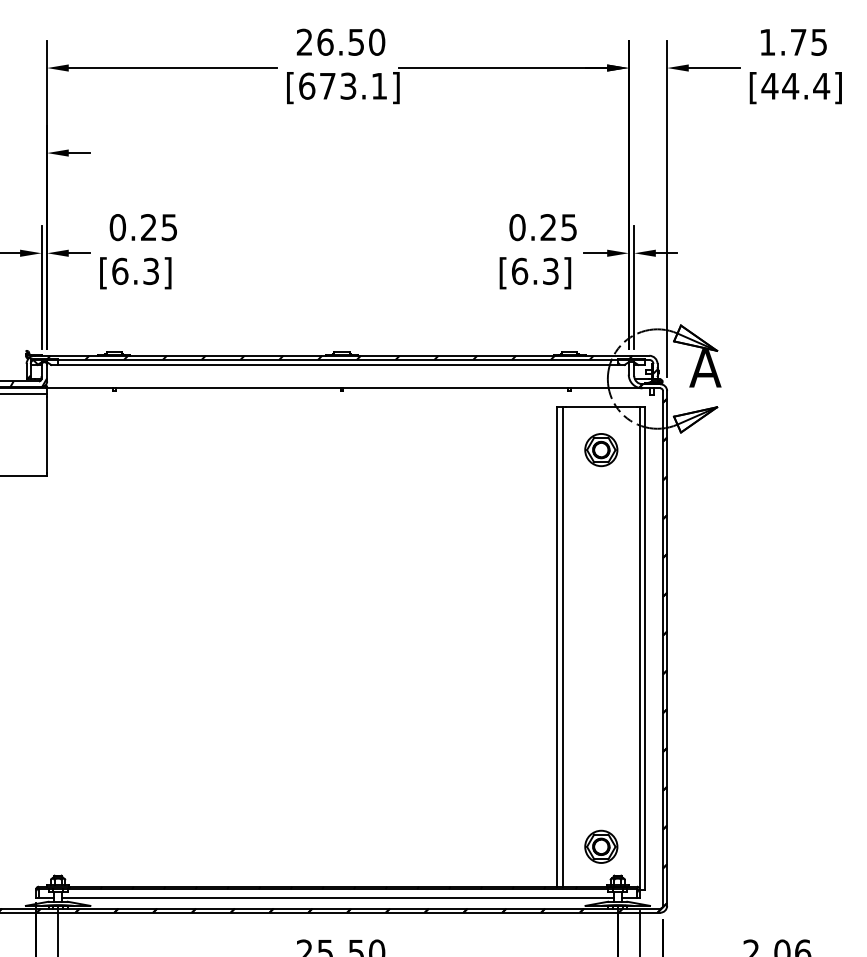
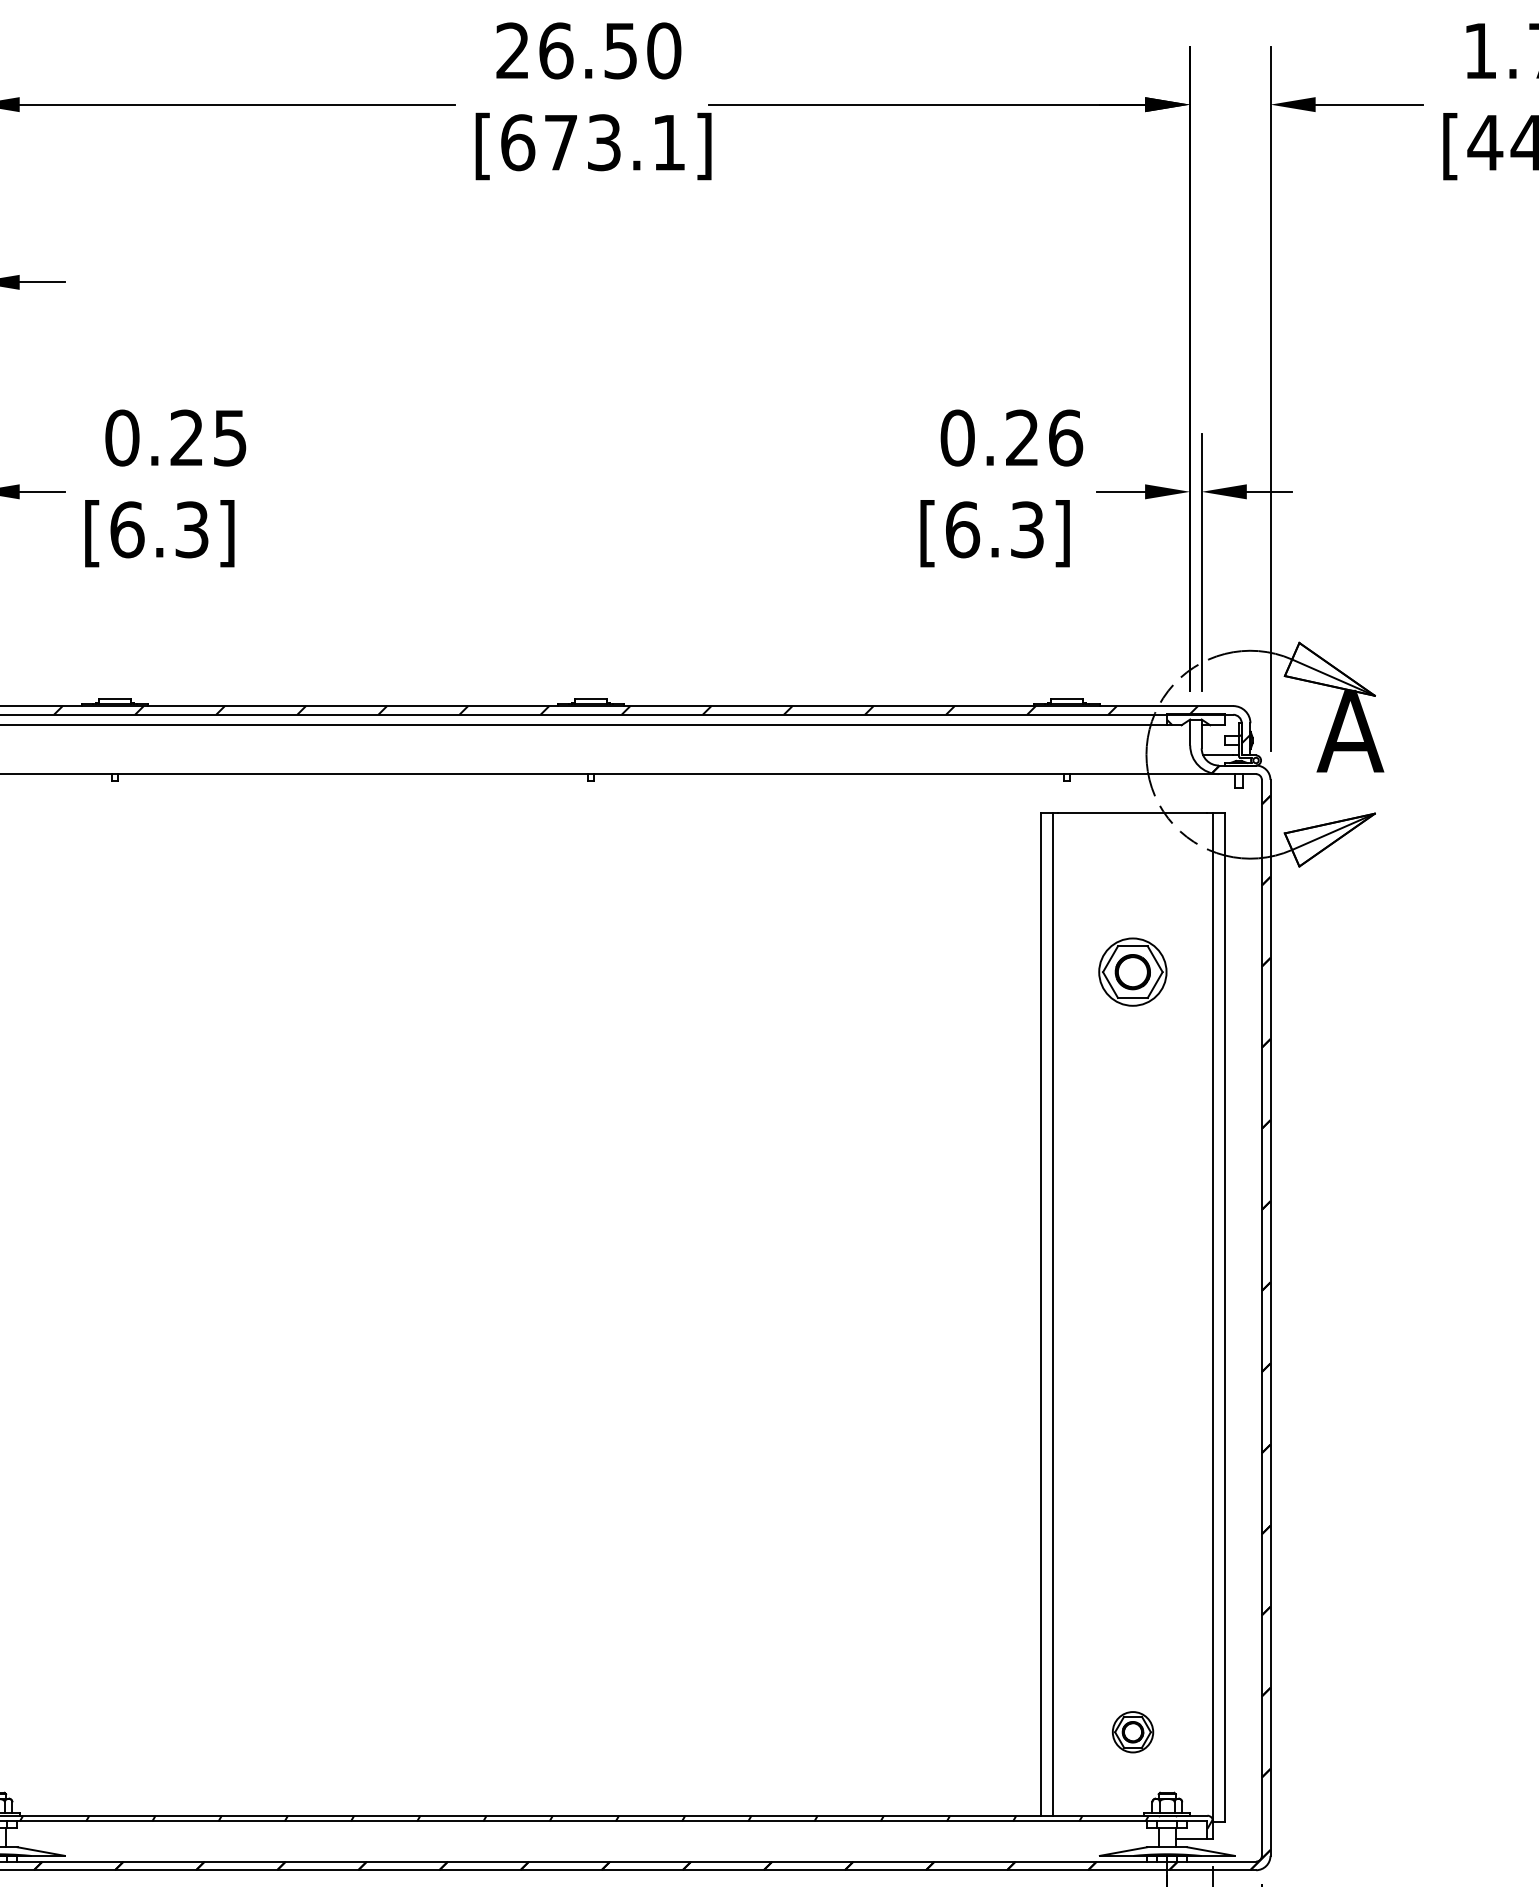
text: (569, 227) -> (1066, 437), 0.25 -> 0.26
part: (601, 450) -> (1133, 973), moved
part: (601, 846) -> (1133, 1731), size x0.6
line: (337, 897) -> (581, 1838), removed

